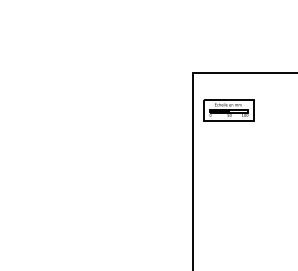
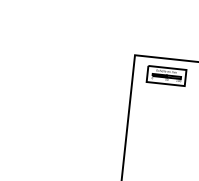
part: (228, 110) -> (166, 75), moved

